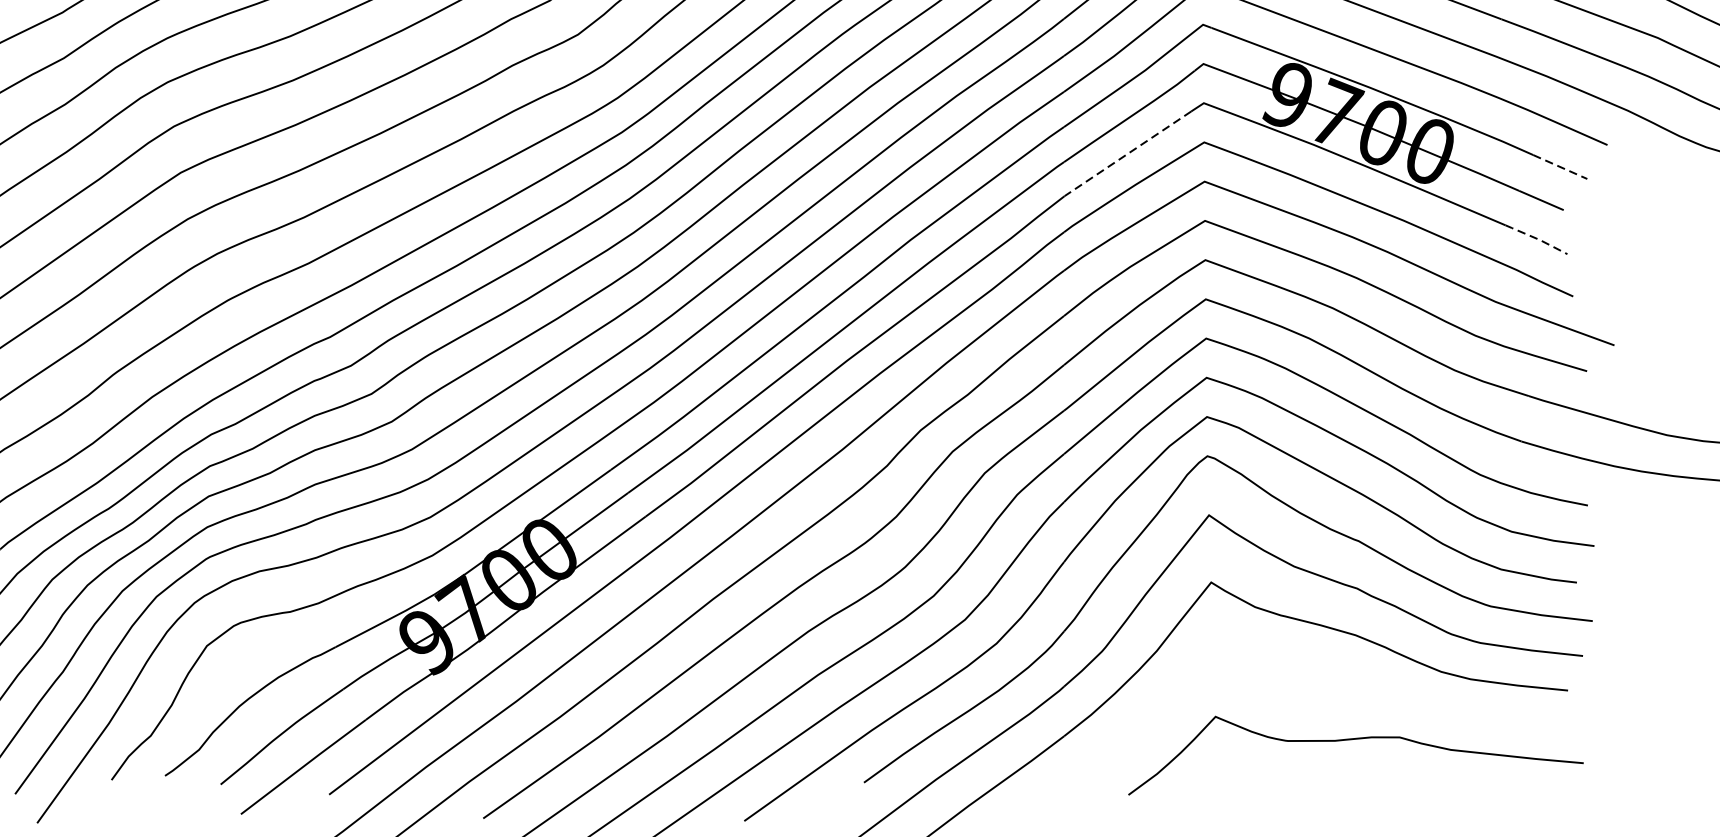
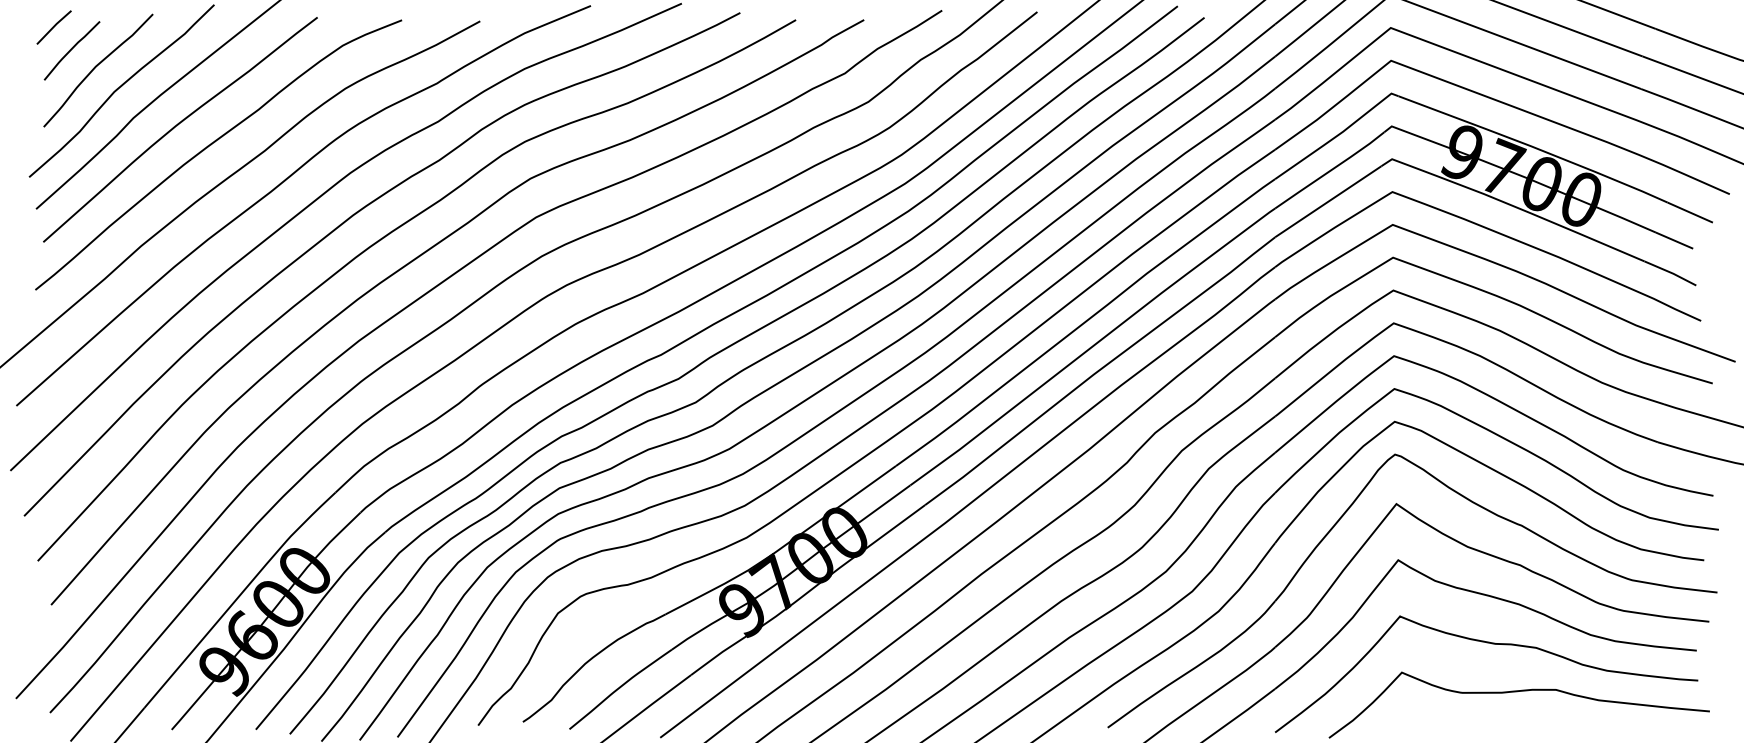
line: (1126, 154) -> (1327, 202), dashed -> solid
line: (1560, 166) -> (1690, 212), dashed -> solid
line: (1536, 238) -> (1670, 272), dashed -> solid
curve: (1323, 683) -> (1492, 644), added

